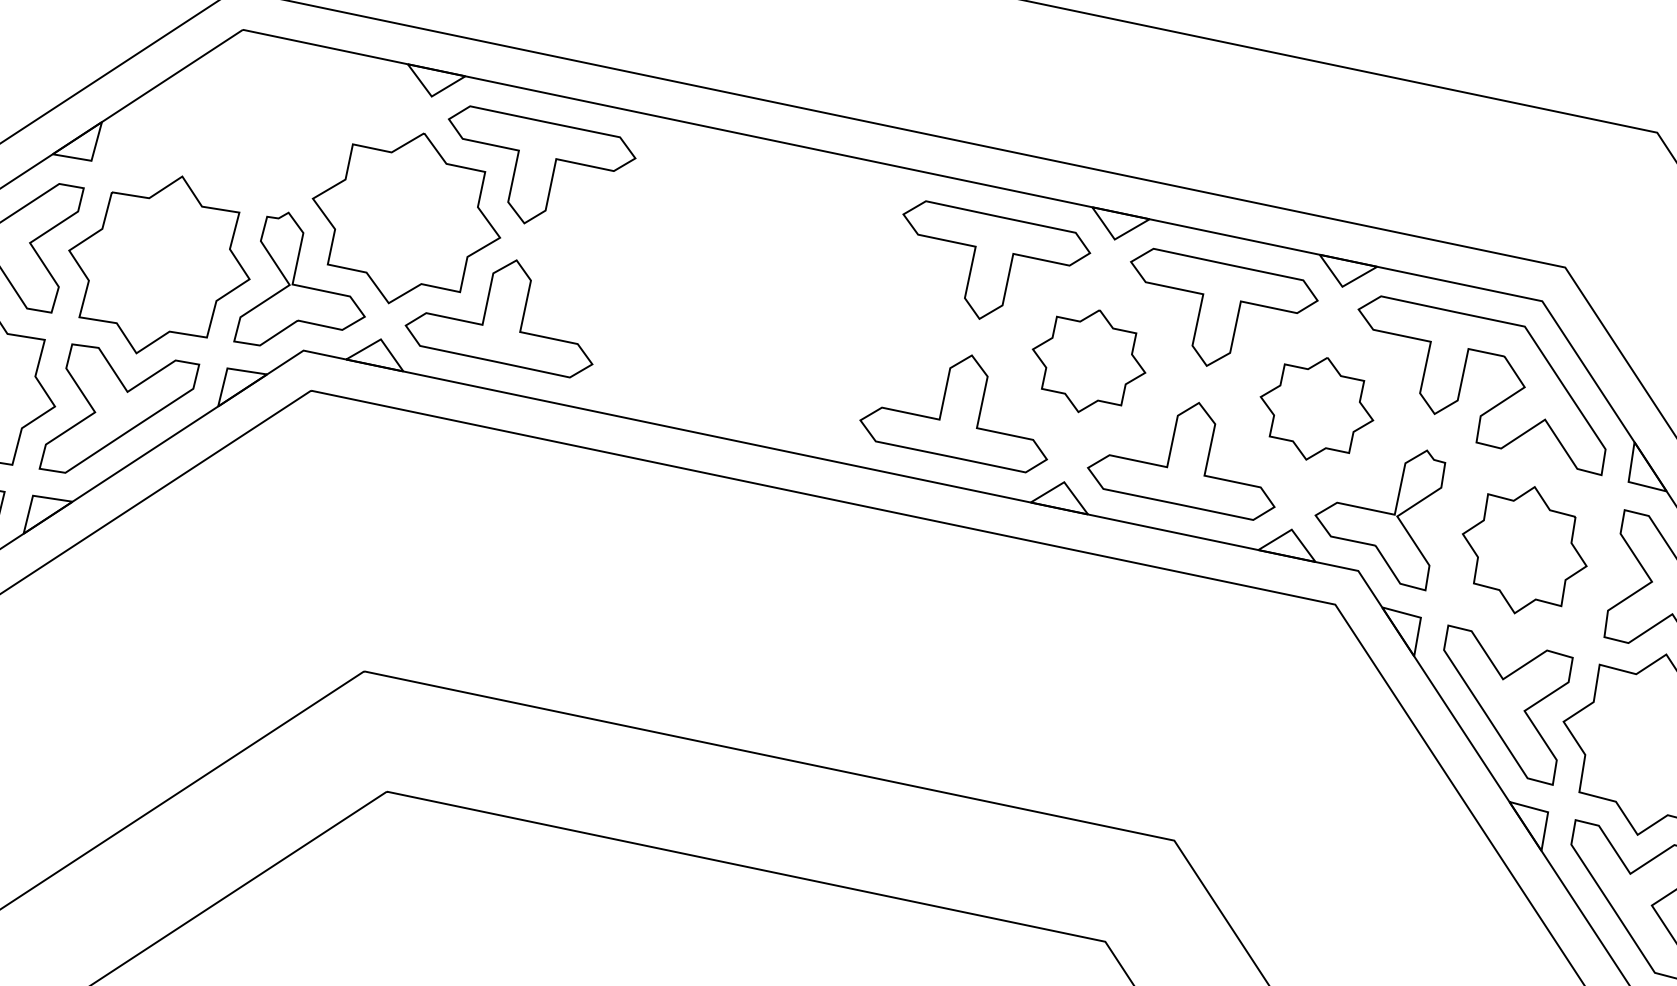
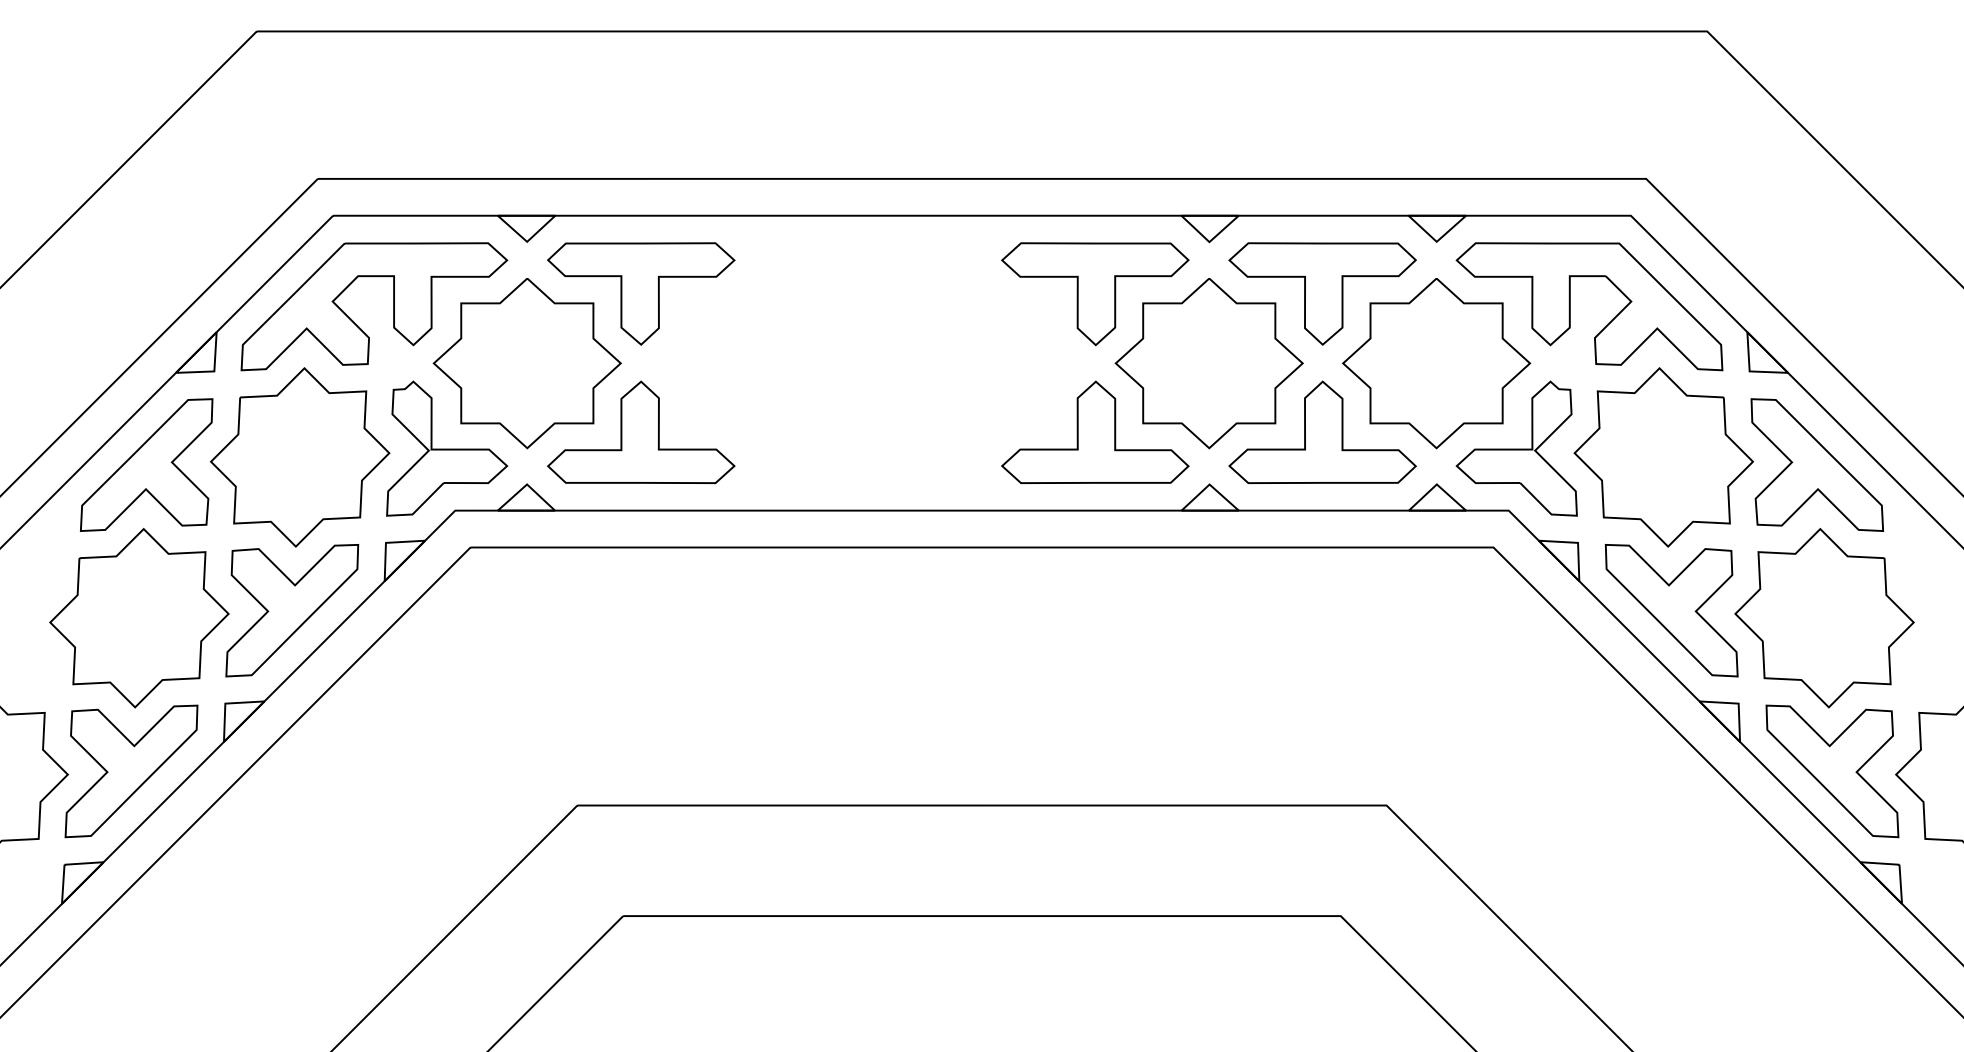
part: (284, 133) -> (393, 306), added
part: (1088, 360) -> (1208, 363), size x1.67
part: (1316, 408) -> (1436, 363), size x1.67
part: (1524, 550) -> (1663, 457), size x1.43

